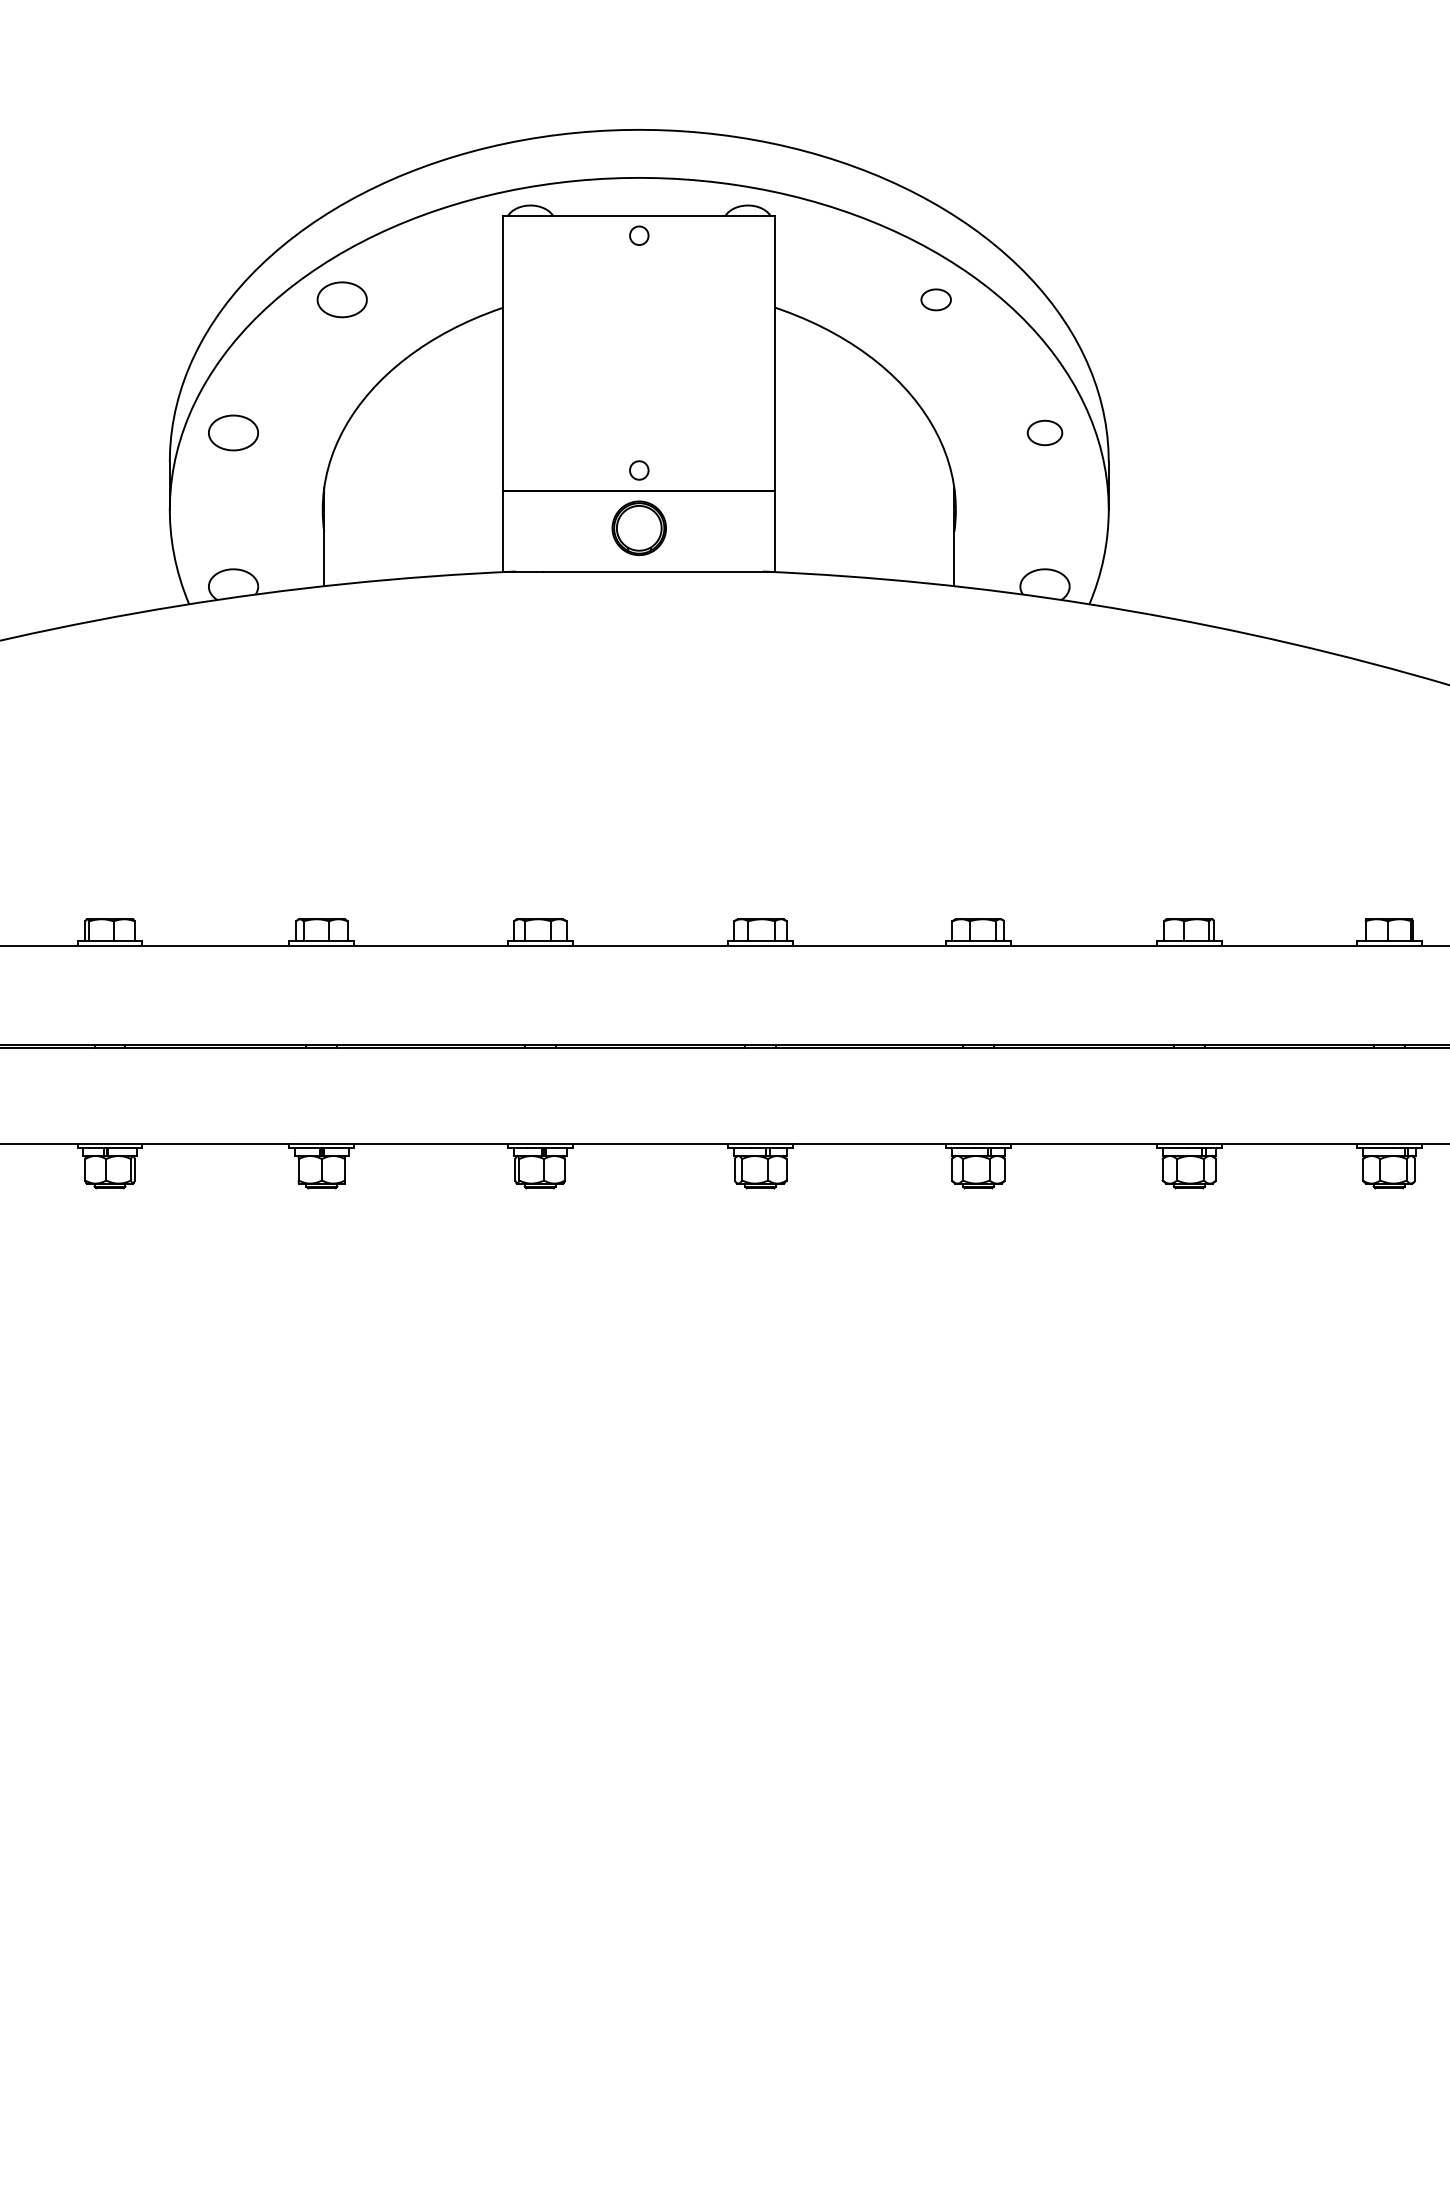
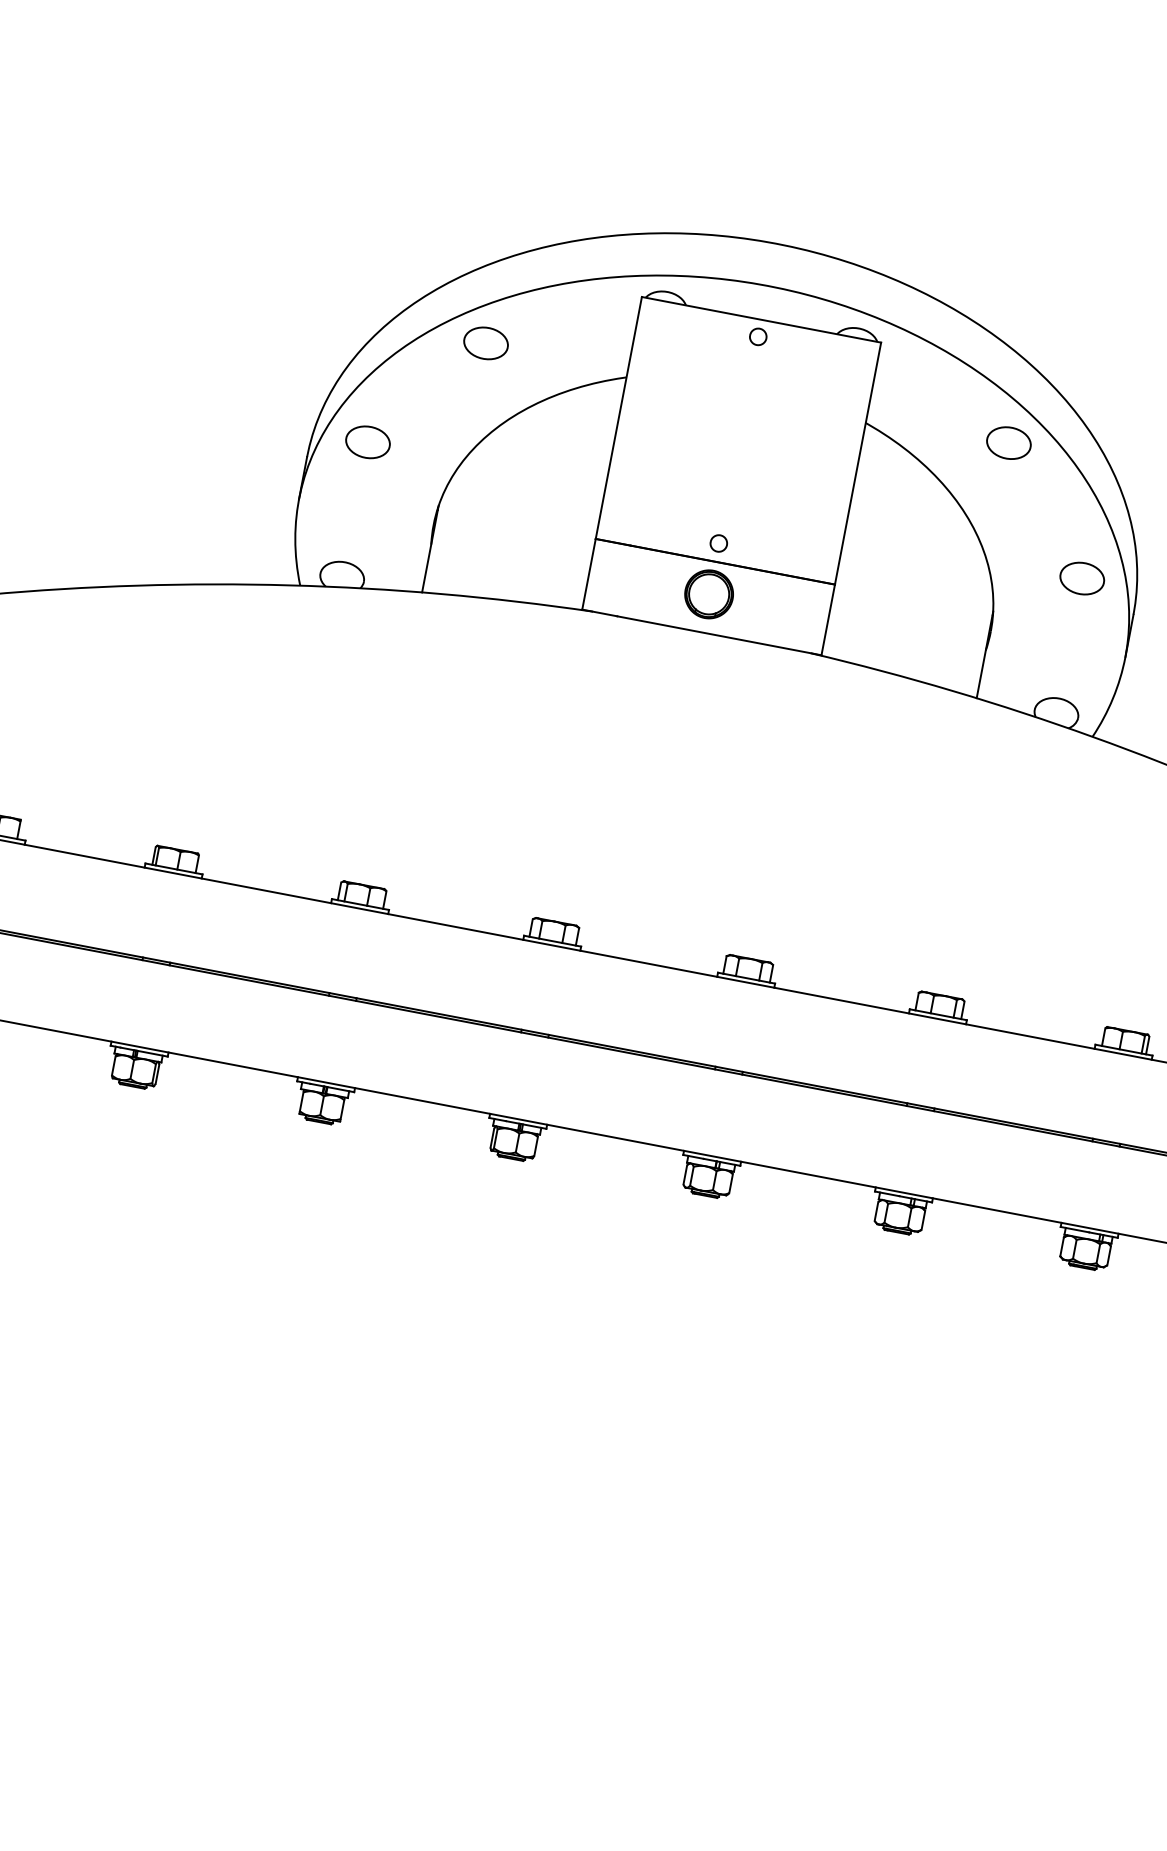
part: (935, 299) -> (1008, 442), size x1.67
part: (1044, 432) -> (1081, 578), size x1.43

